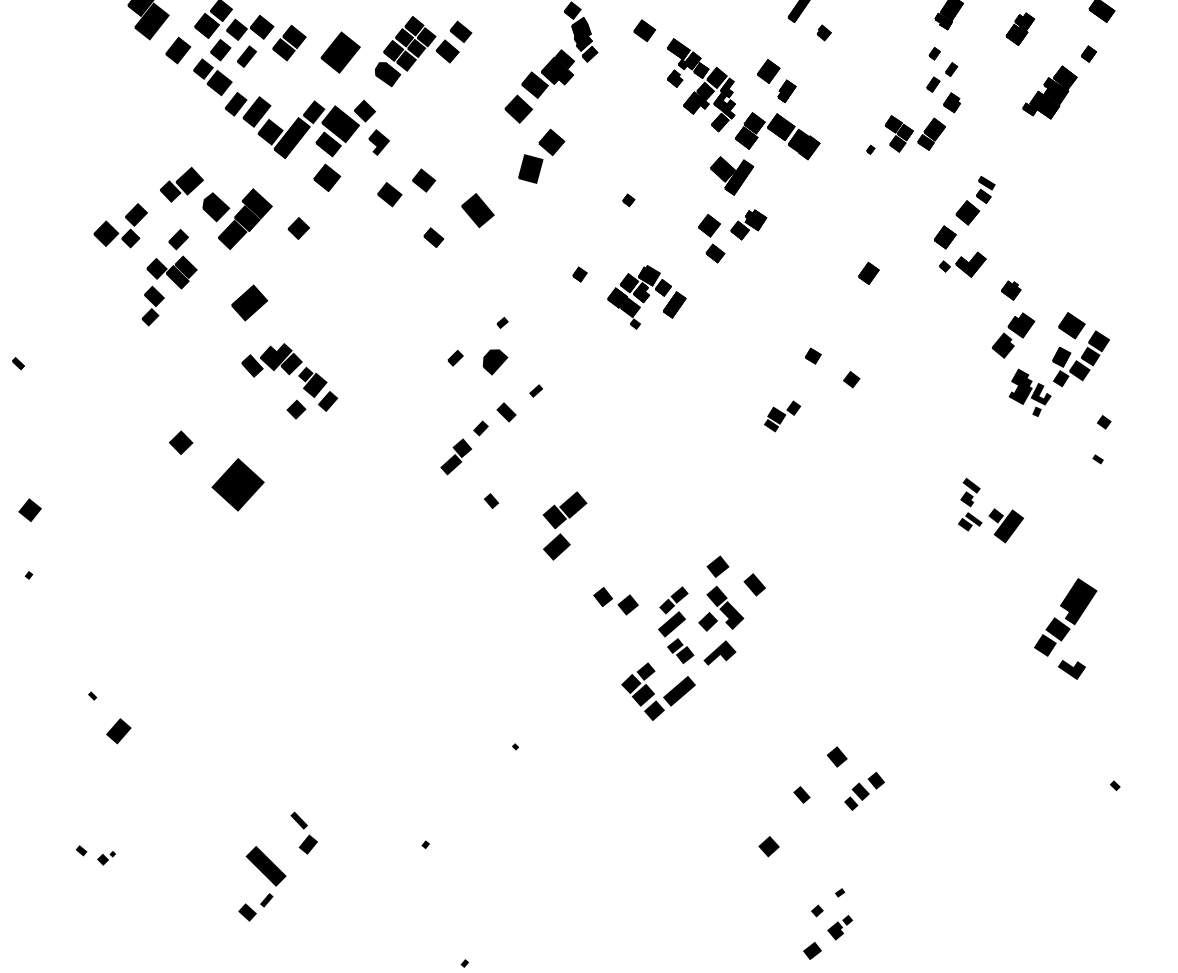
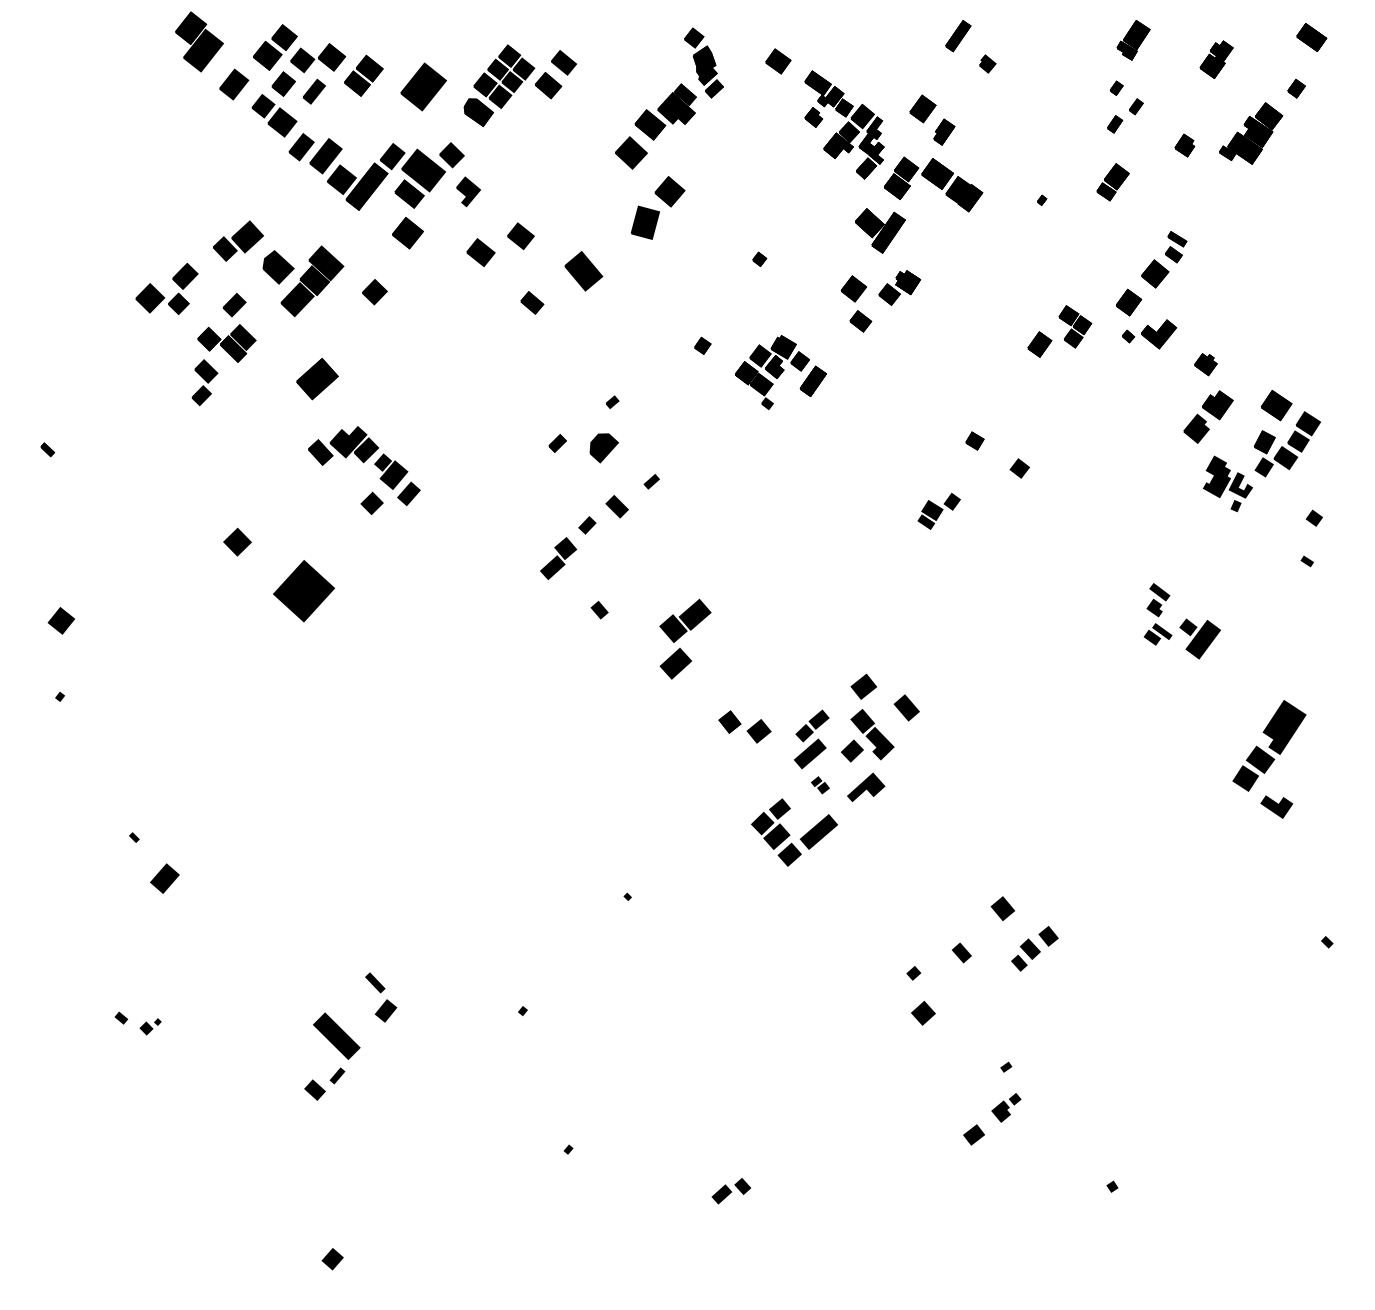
part: (951, 102) -> (1184, 145), moved
part: (899, 133) -> (1075, 326), moved
part: (680, 651) -> (820, 785), size x0.6
part: (817, 911) -> (913, 973), moved

